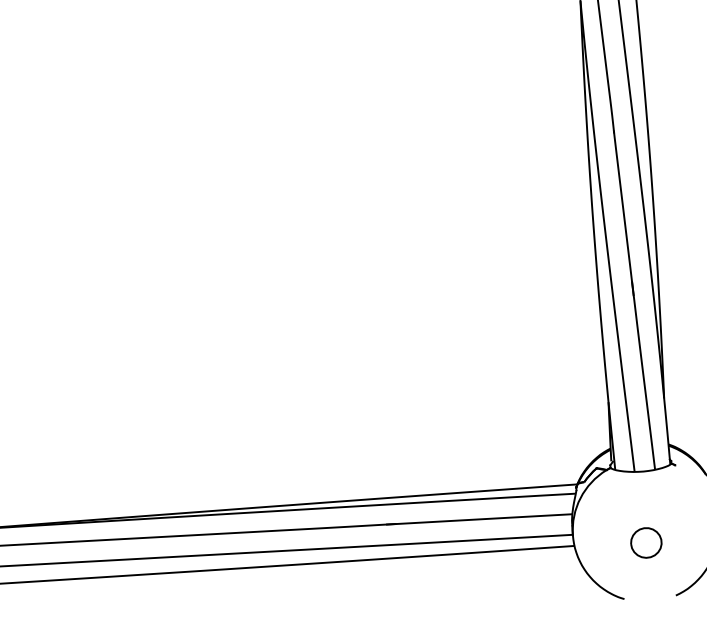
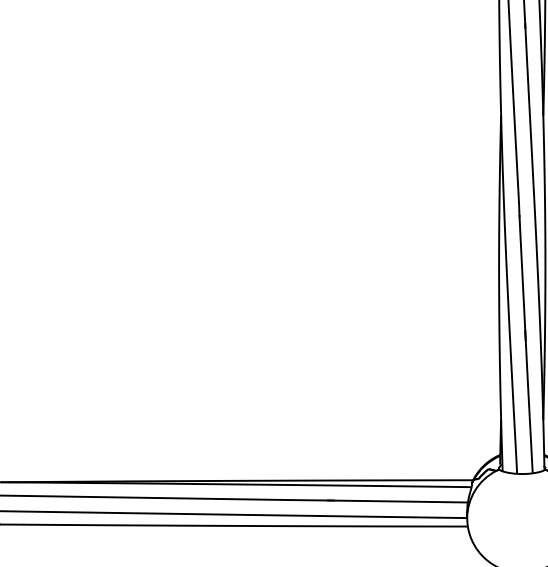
part: (645, 543) -> (521, 528), removed

